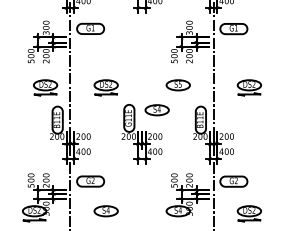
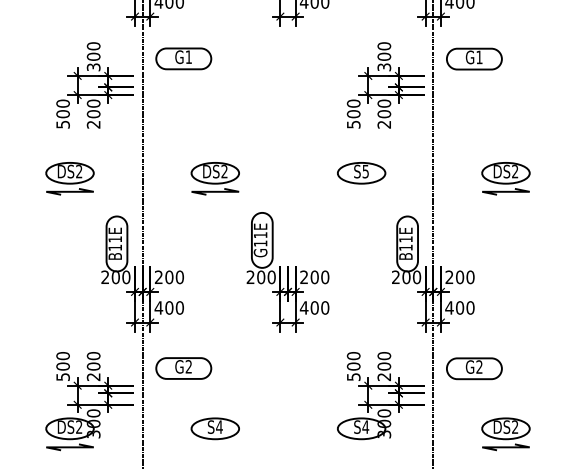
part: (45, 87) -> (69, 177), moved
part: (156, 110) -> (317, 224), removed

